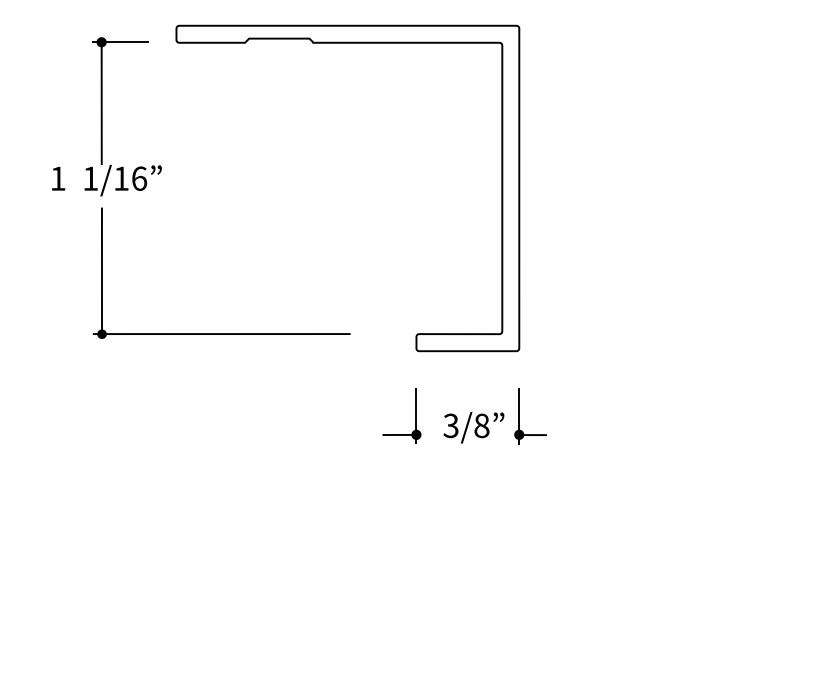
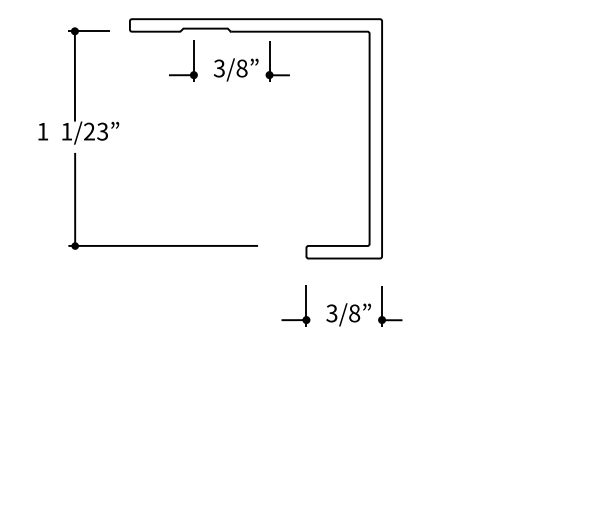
part: (311, 83) -> (229, 61), added
text: (130, 178) -> (96, 131), 1/16 -> 1/23

